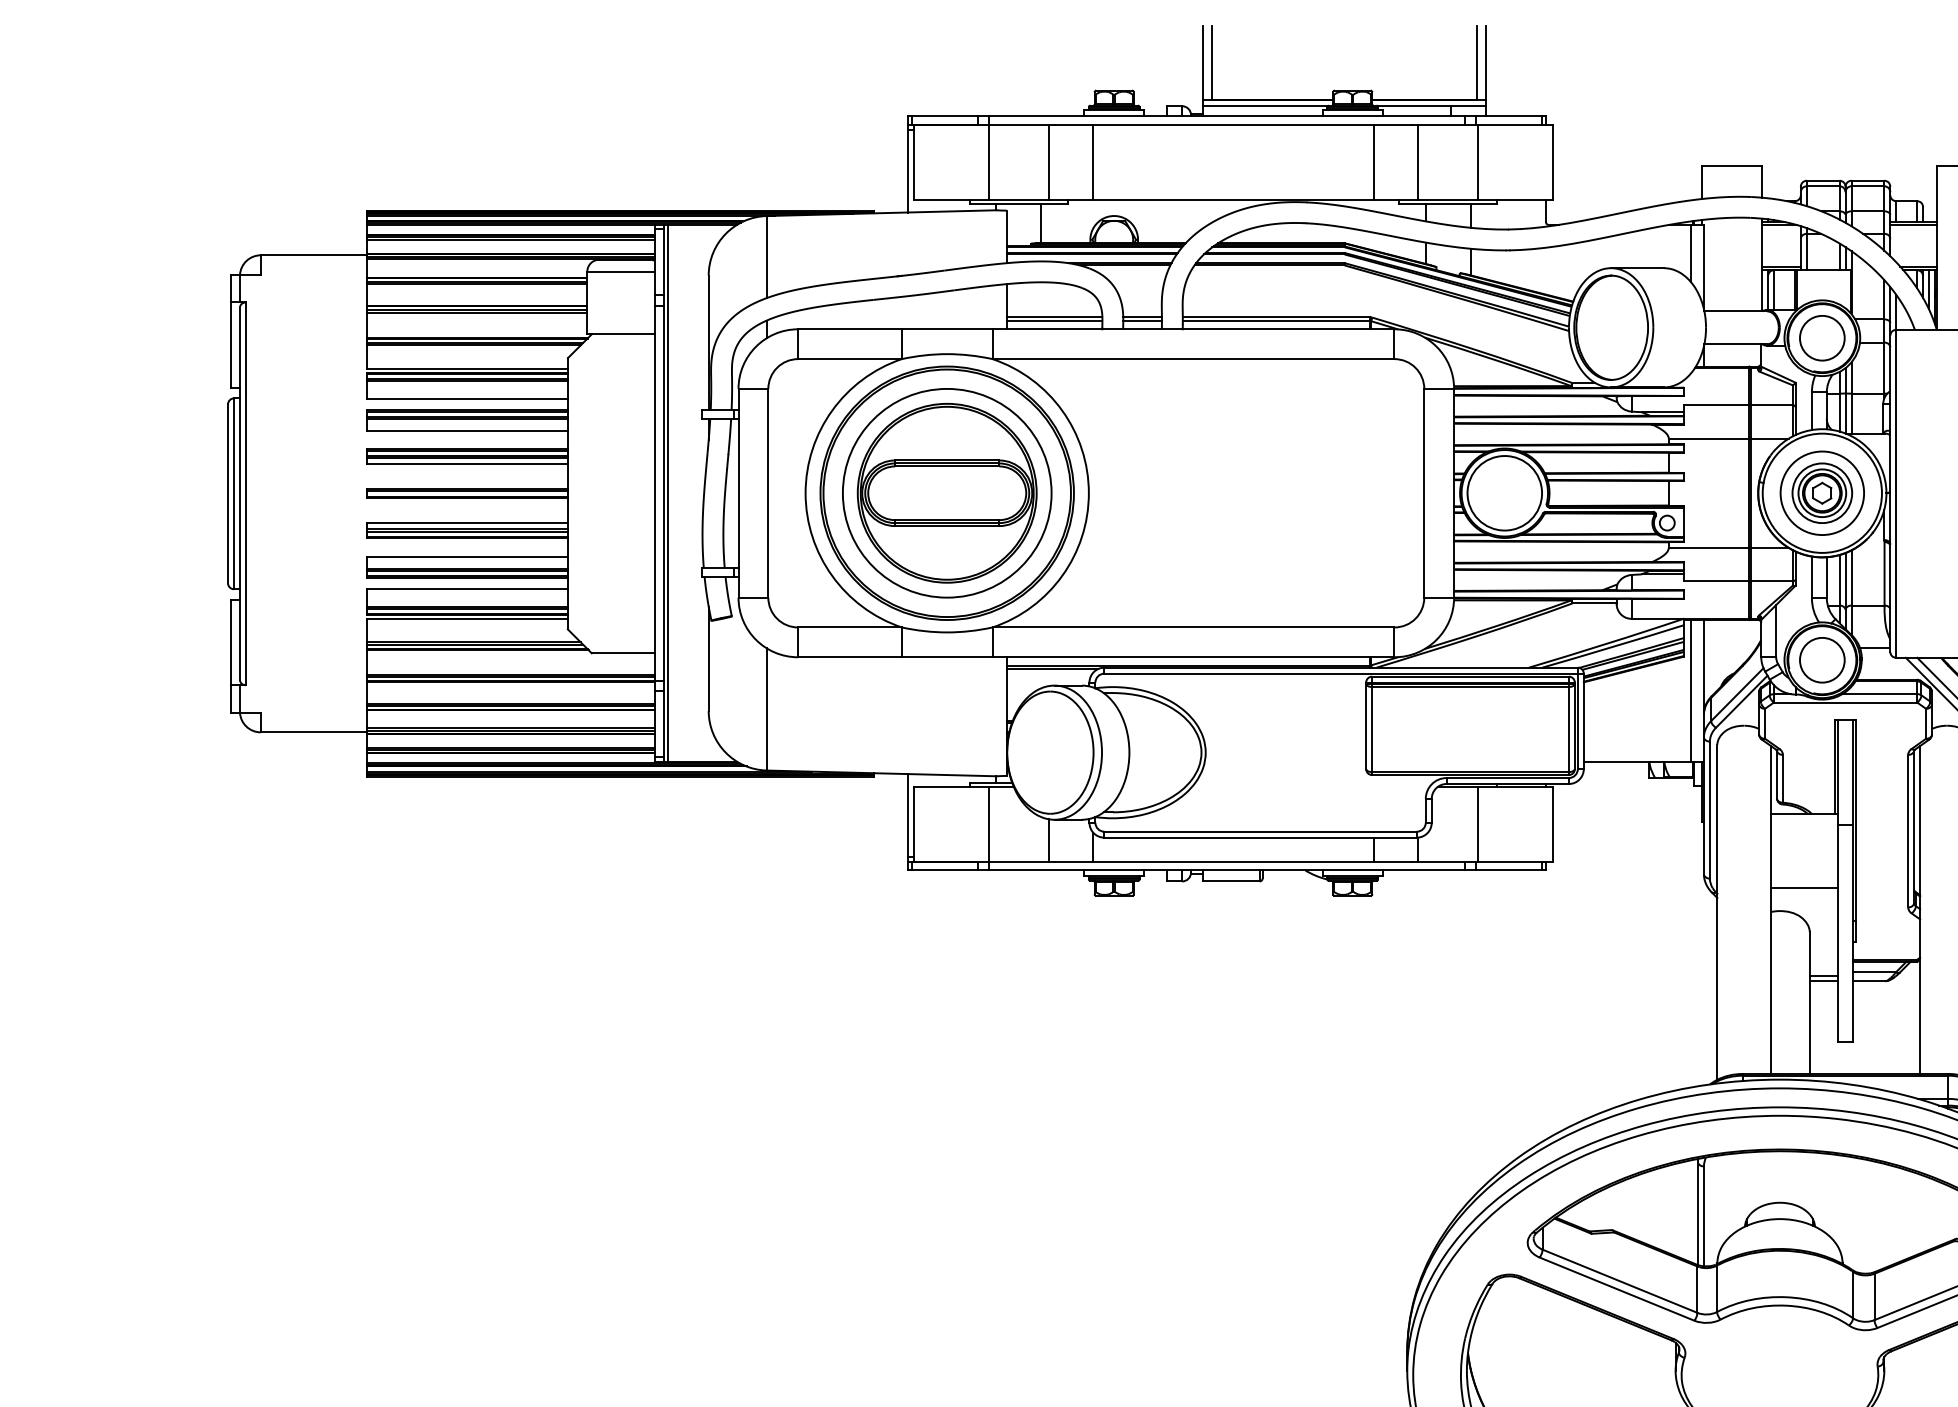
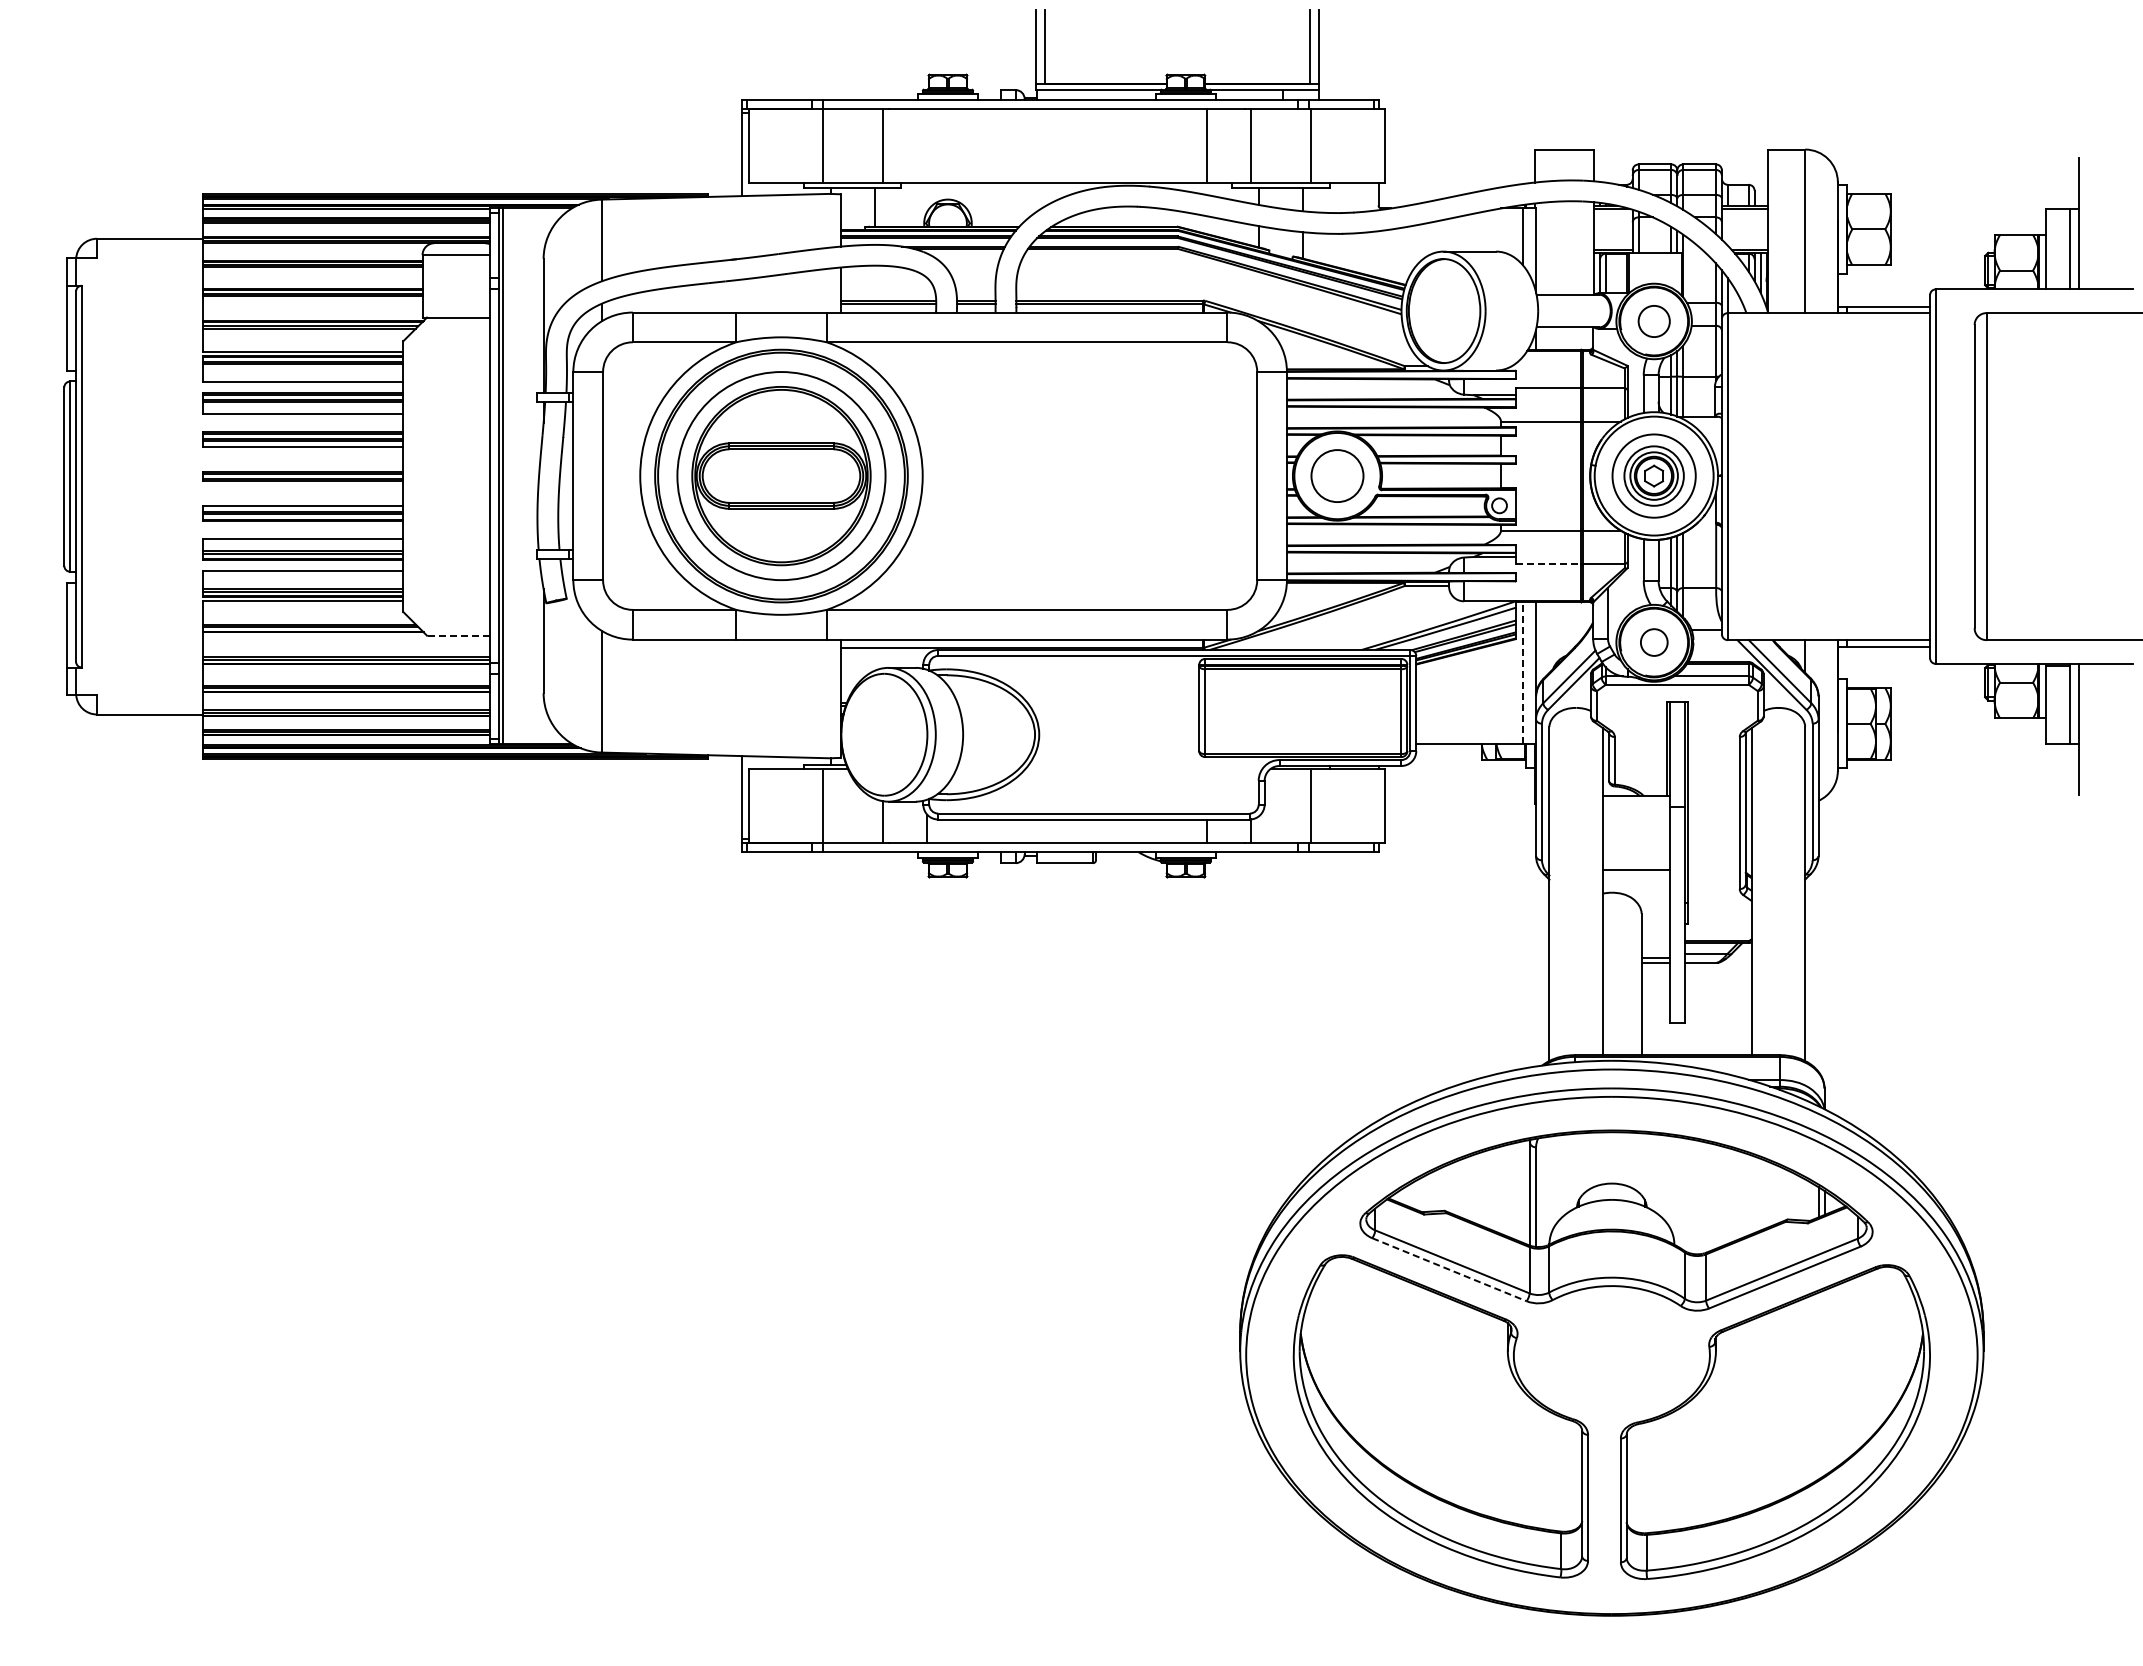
line: (1093, 161) -> (927, 145), removed
circle: (1822, 338) -> (1654, 321), size x0.7
circle: (1504, 492) -> (1337, 475), size x0.7
line: (1716, 580) -> (1548, 563), solid -> dashed
line: (623, 653) -> (458, 635), solid -> dashed
circle: (1822, 660) -> (1654, 642), size x0.6
line: (1051, 669) -> (885, 651), removed
line: (1690, 691) -> (1522, 673), solid -> dashed
line: (1617, 1288) -> (1449, 1269), solid -> dashed

